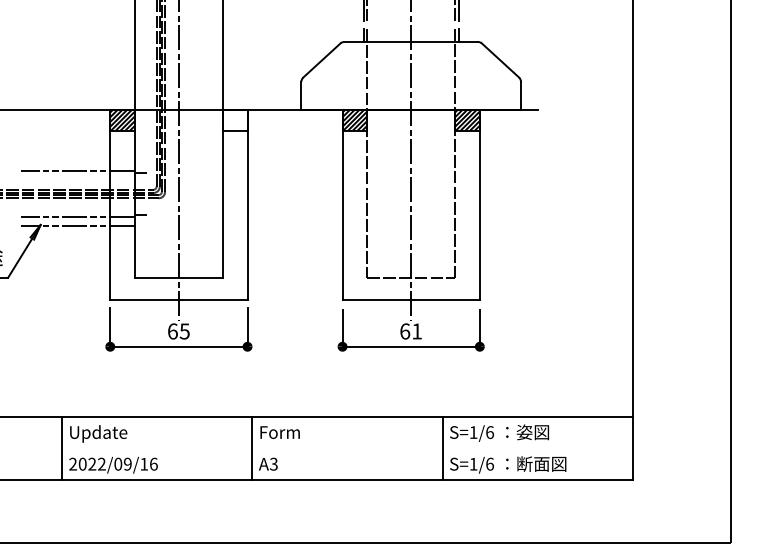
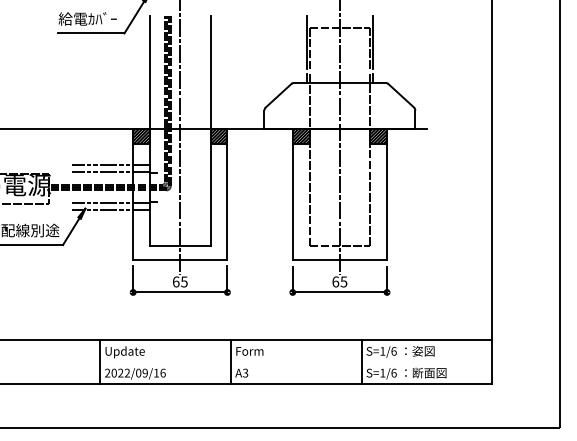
hatch: (234, 119) -> (218, 136), added
line: (77, 161) -> (110, 165), added
text: (416, 330) -> (343, 281), 61 -> 65

